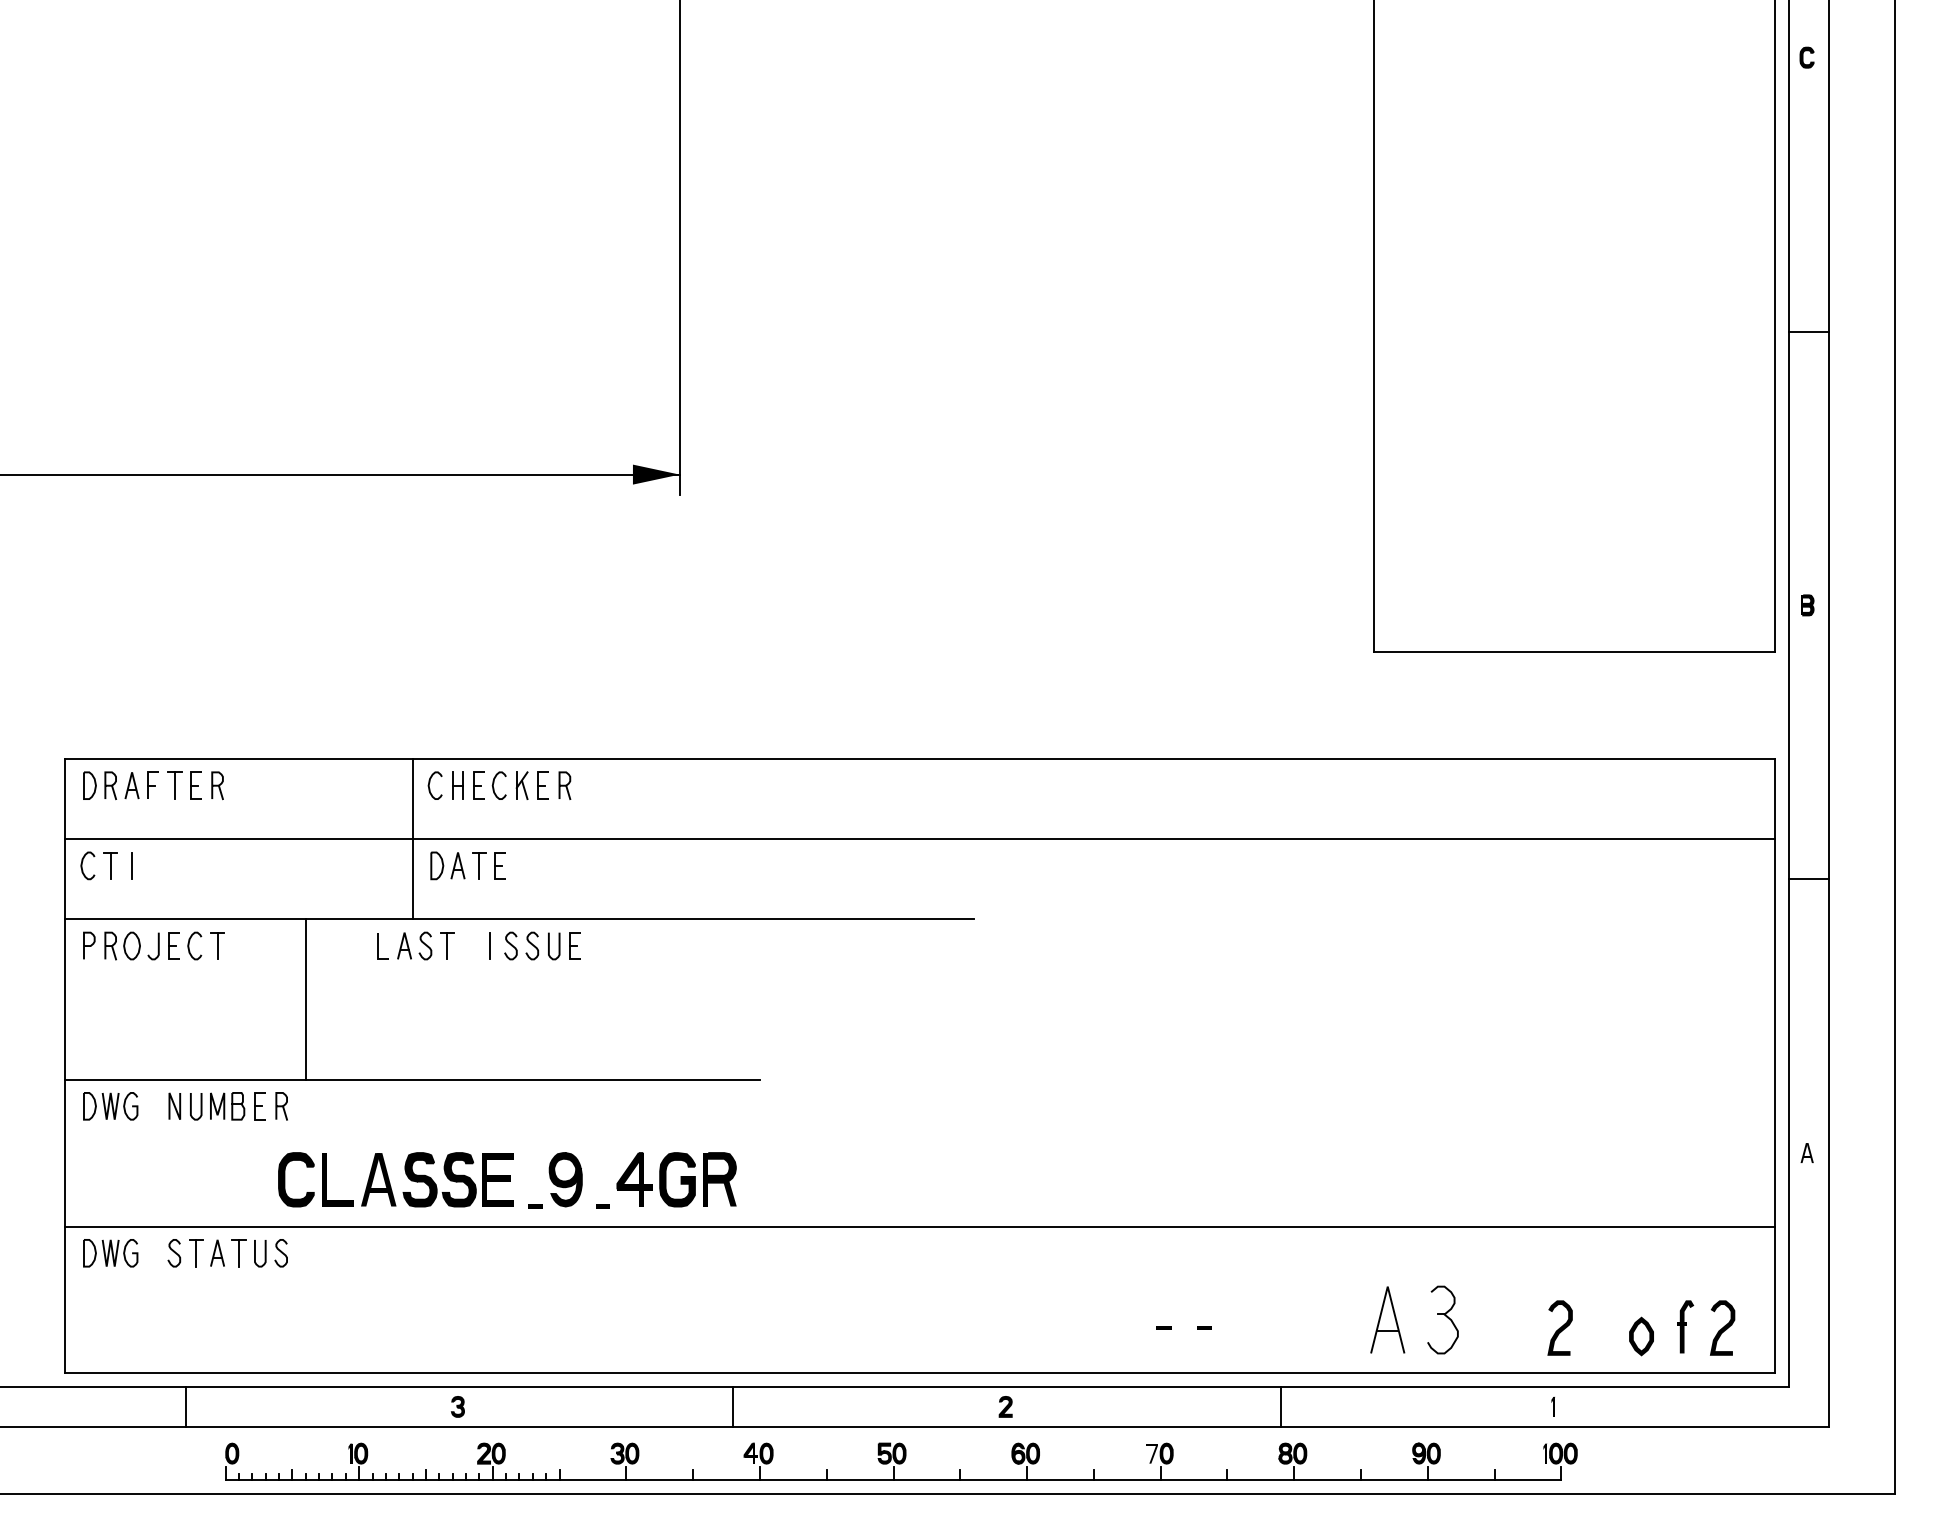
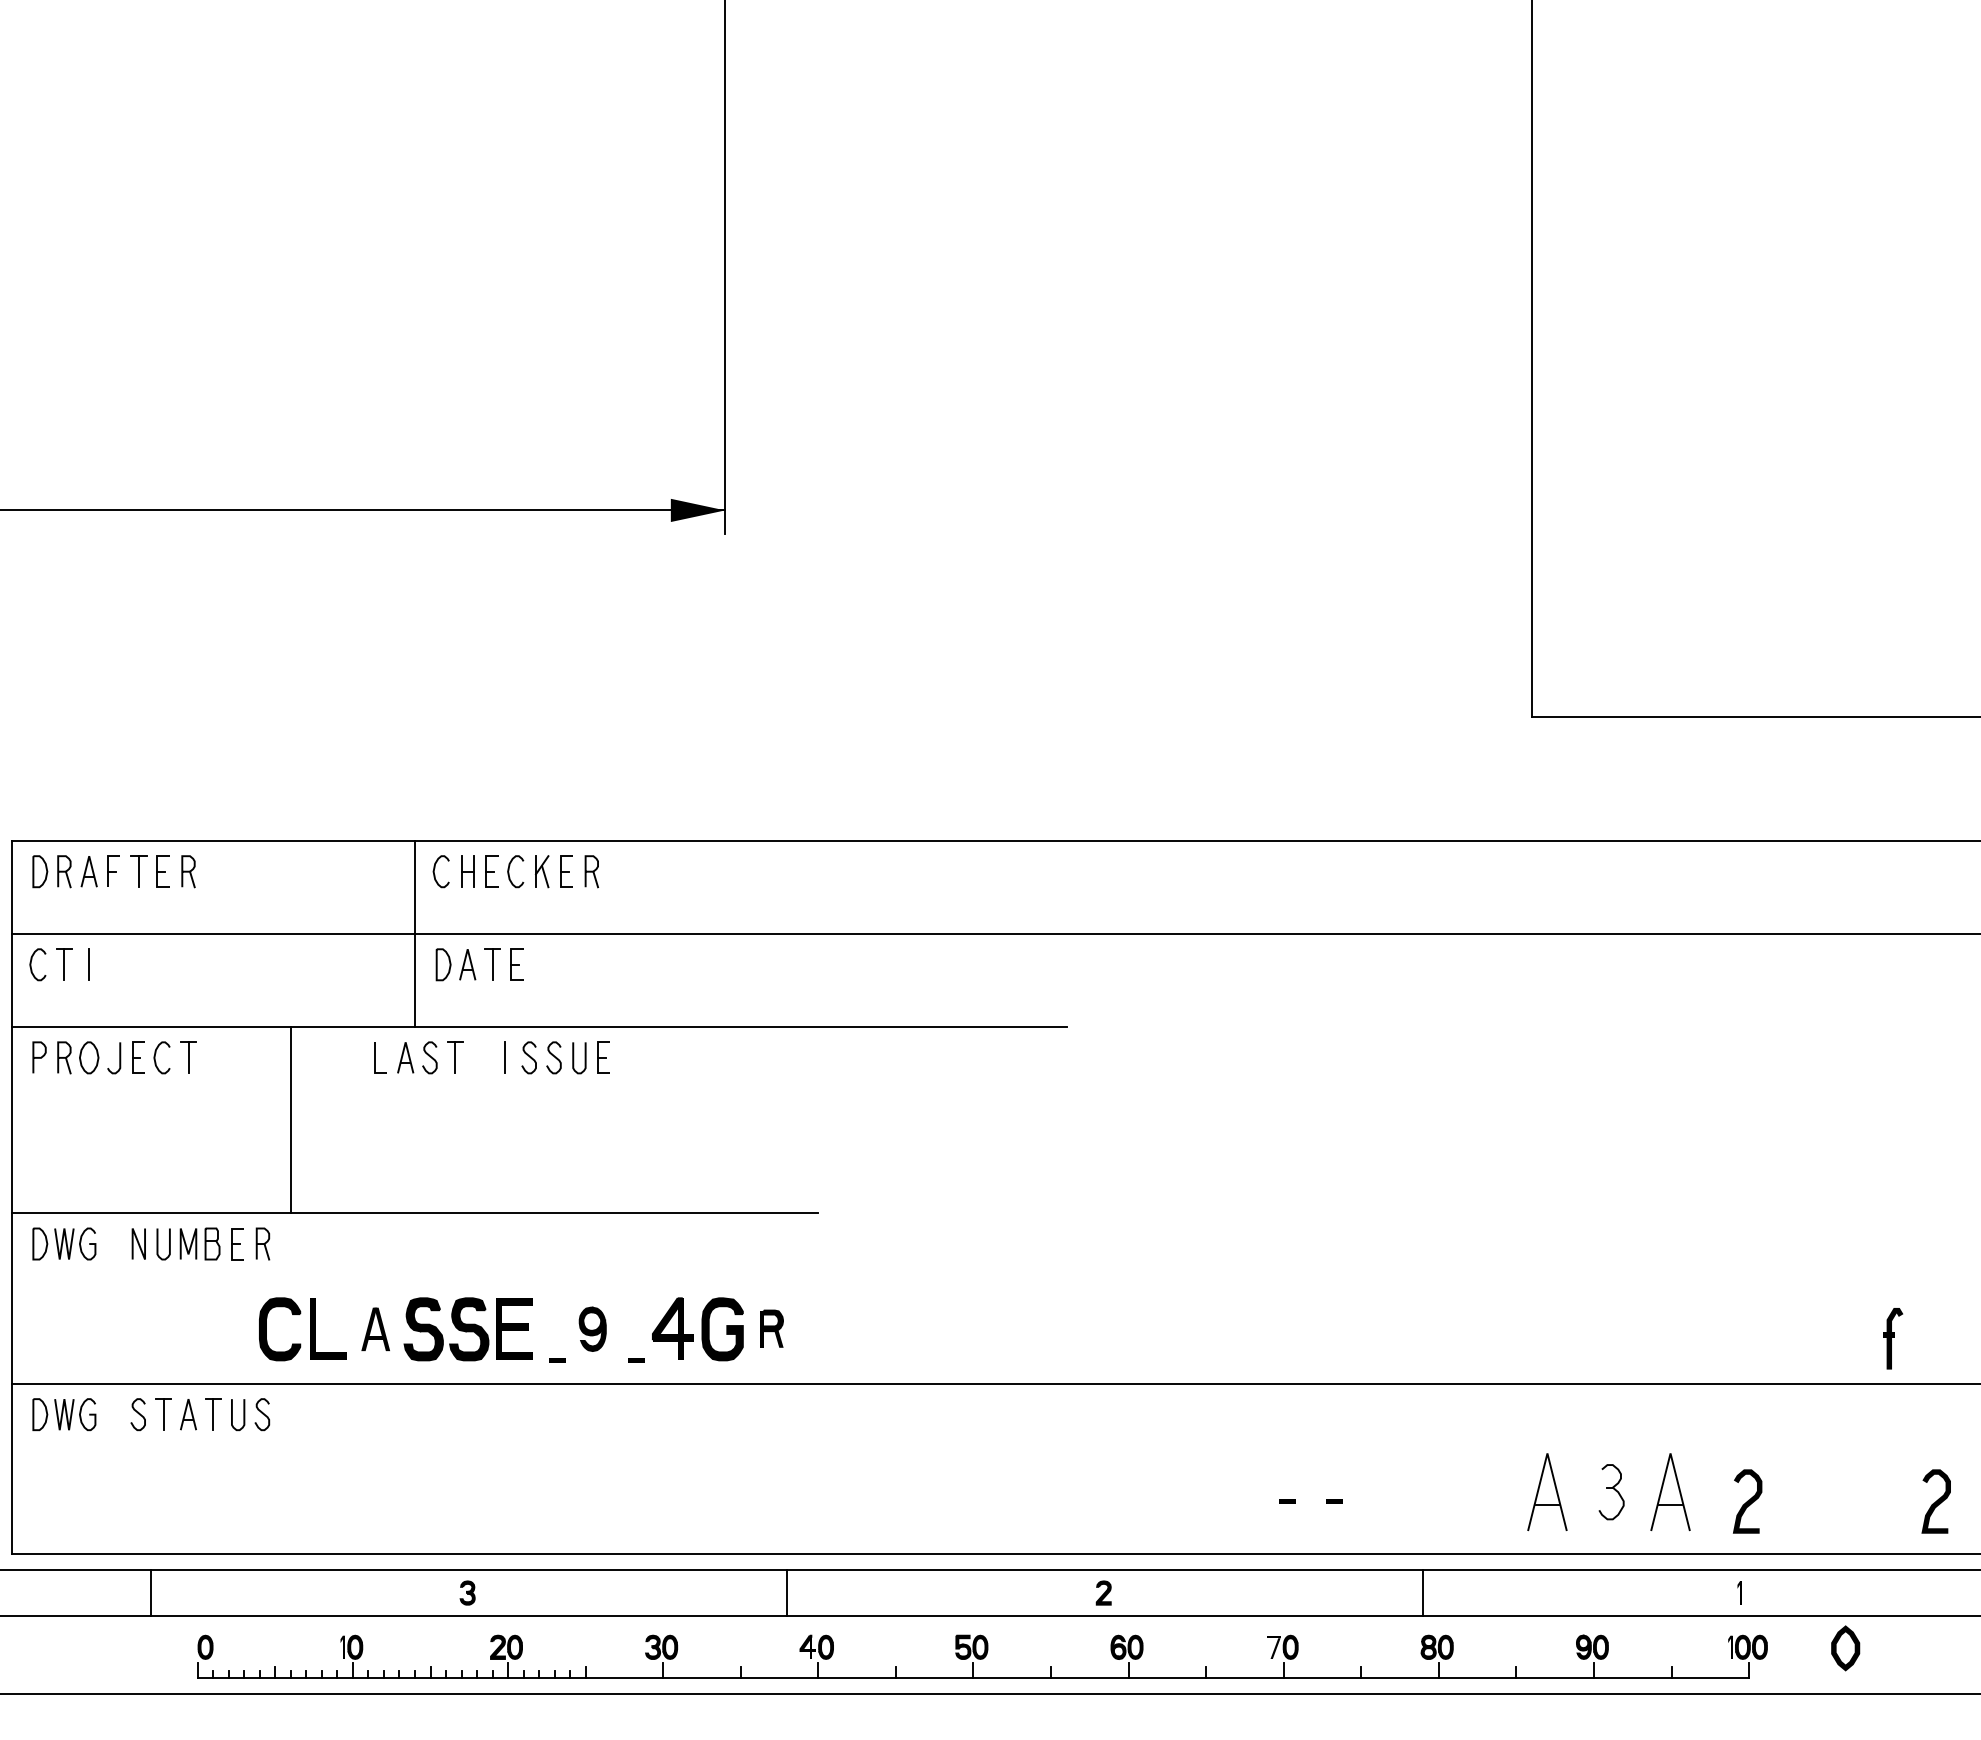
part: (378, 1179) -> (375, 1328), size x0.7
part: (565, 1179) -> (592, 1328), size x0.7
part: (719, 1179) -> (771, 1328), size x0.6
part: (1442, 1319) -> (1611, 1491), size x0.7
part: (1493, 1319) -> (1670, 1491), added
part: (1685, 1326) -> (1893, 1338), moved
part: (1641, 1336) -> (1845, 1648), moved

